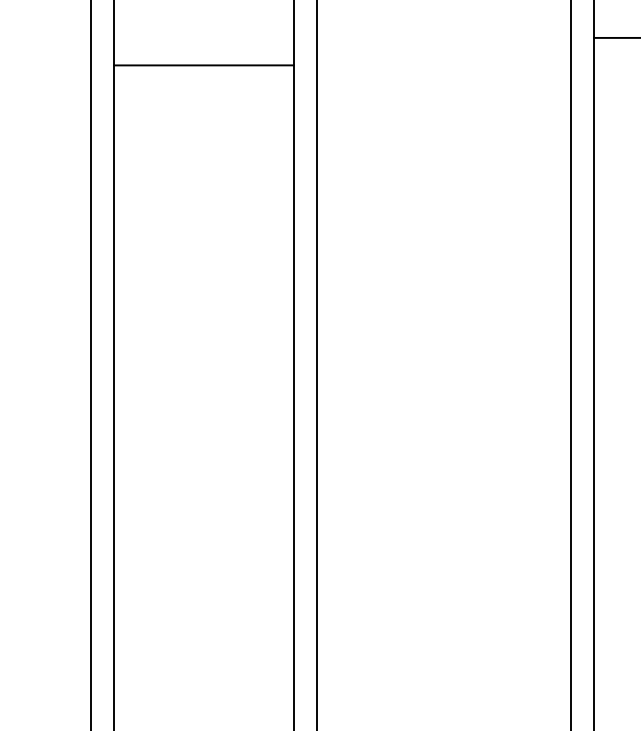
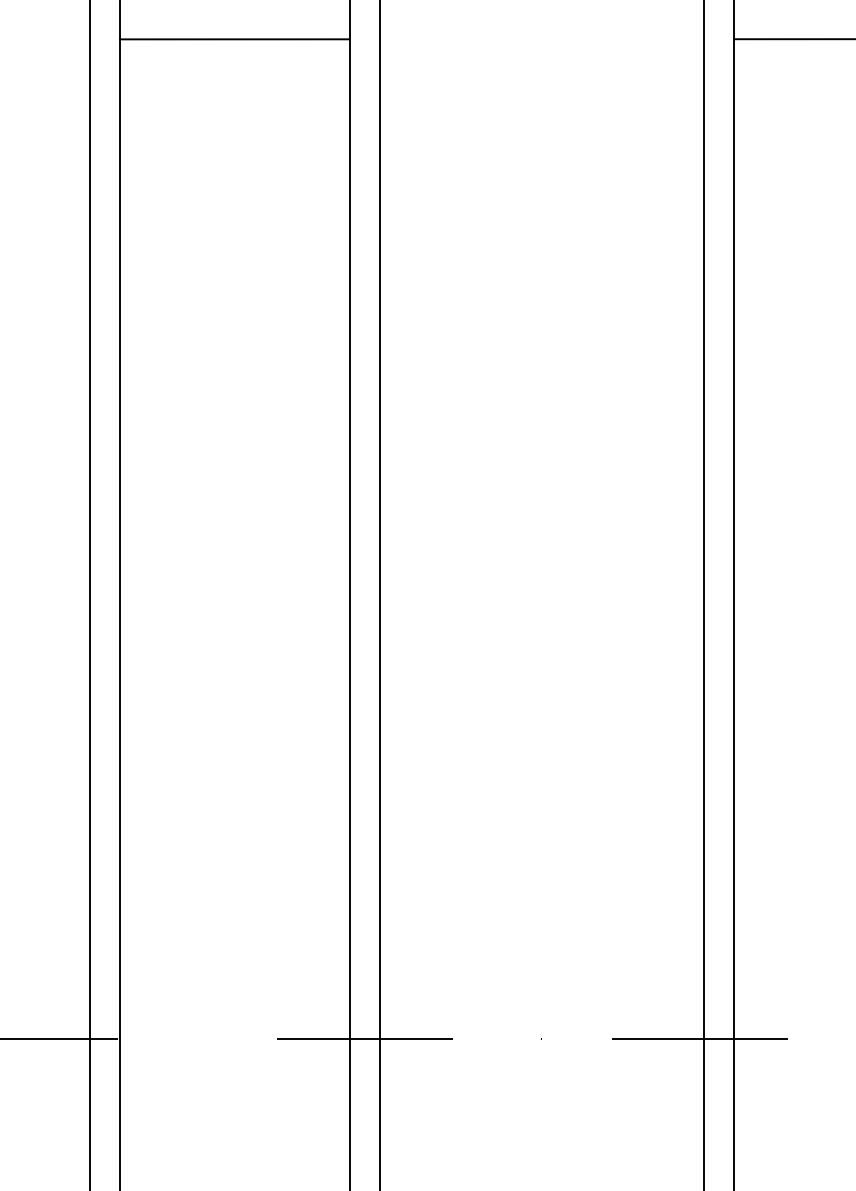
line: (203, 65) -> (234, 39), moved

